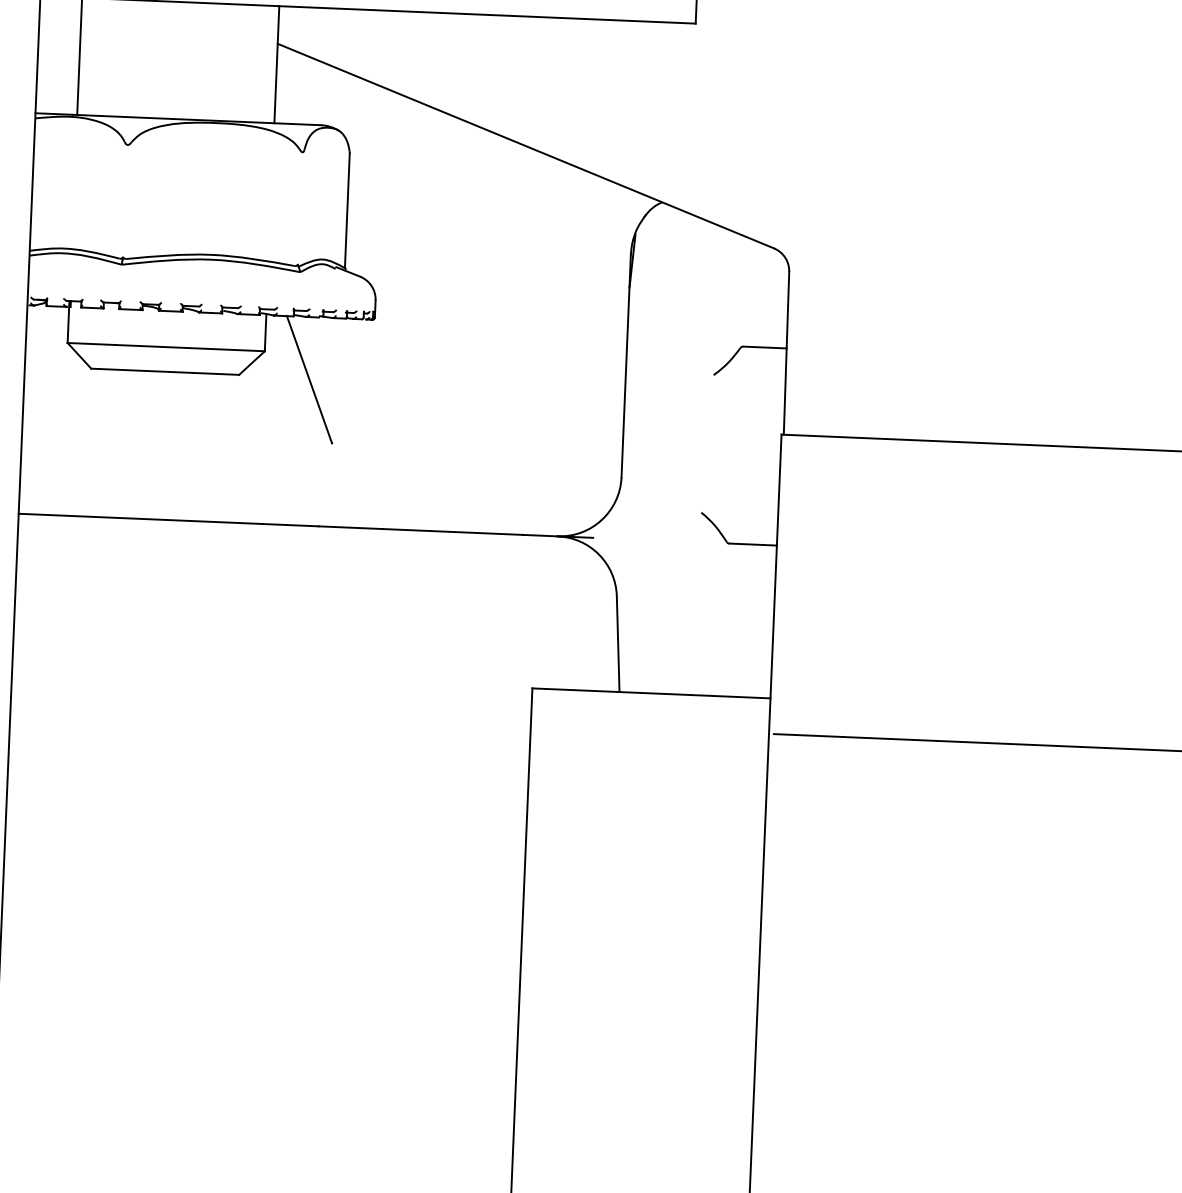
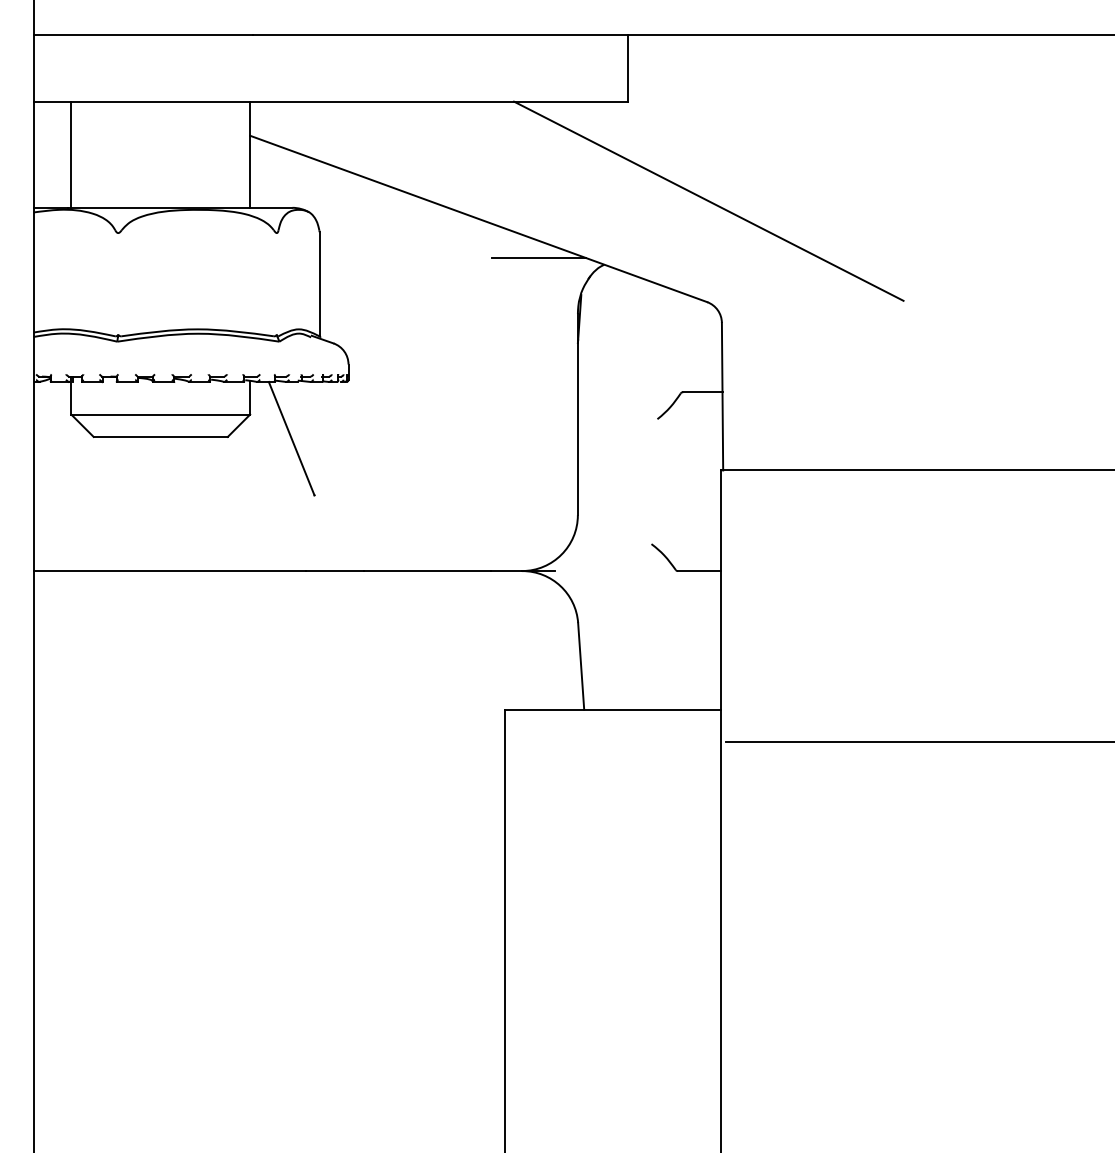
line: (780, 136) -> (708, 200), added
line: (591, 192) -> (539, 258), added

